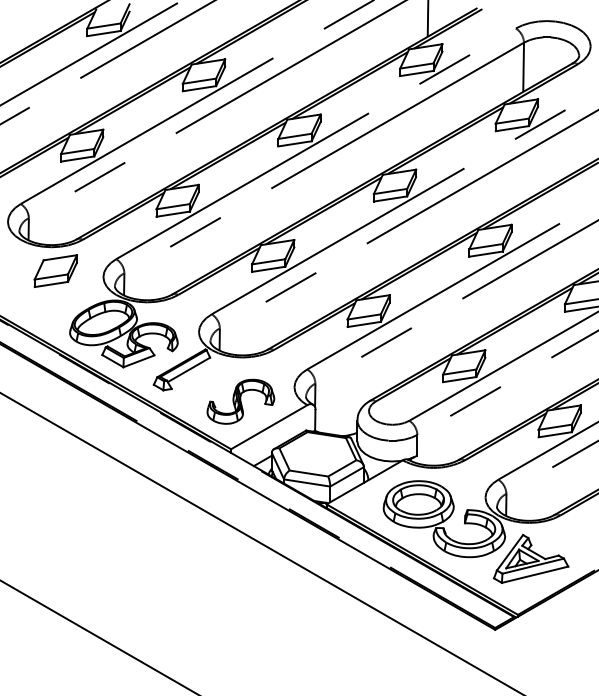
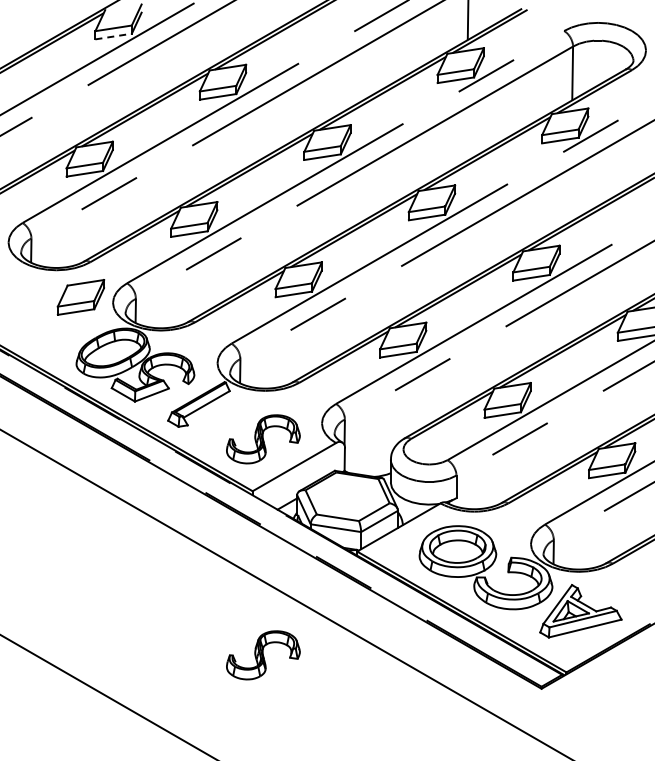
line: (104, 33) -> (114, 36), solid -> dashed
part: (55, 271) -> (80, 297), moved
part: (240, 599) -> (263, 655), added

